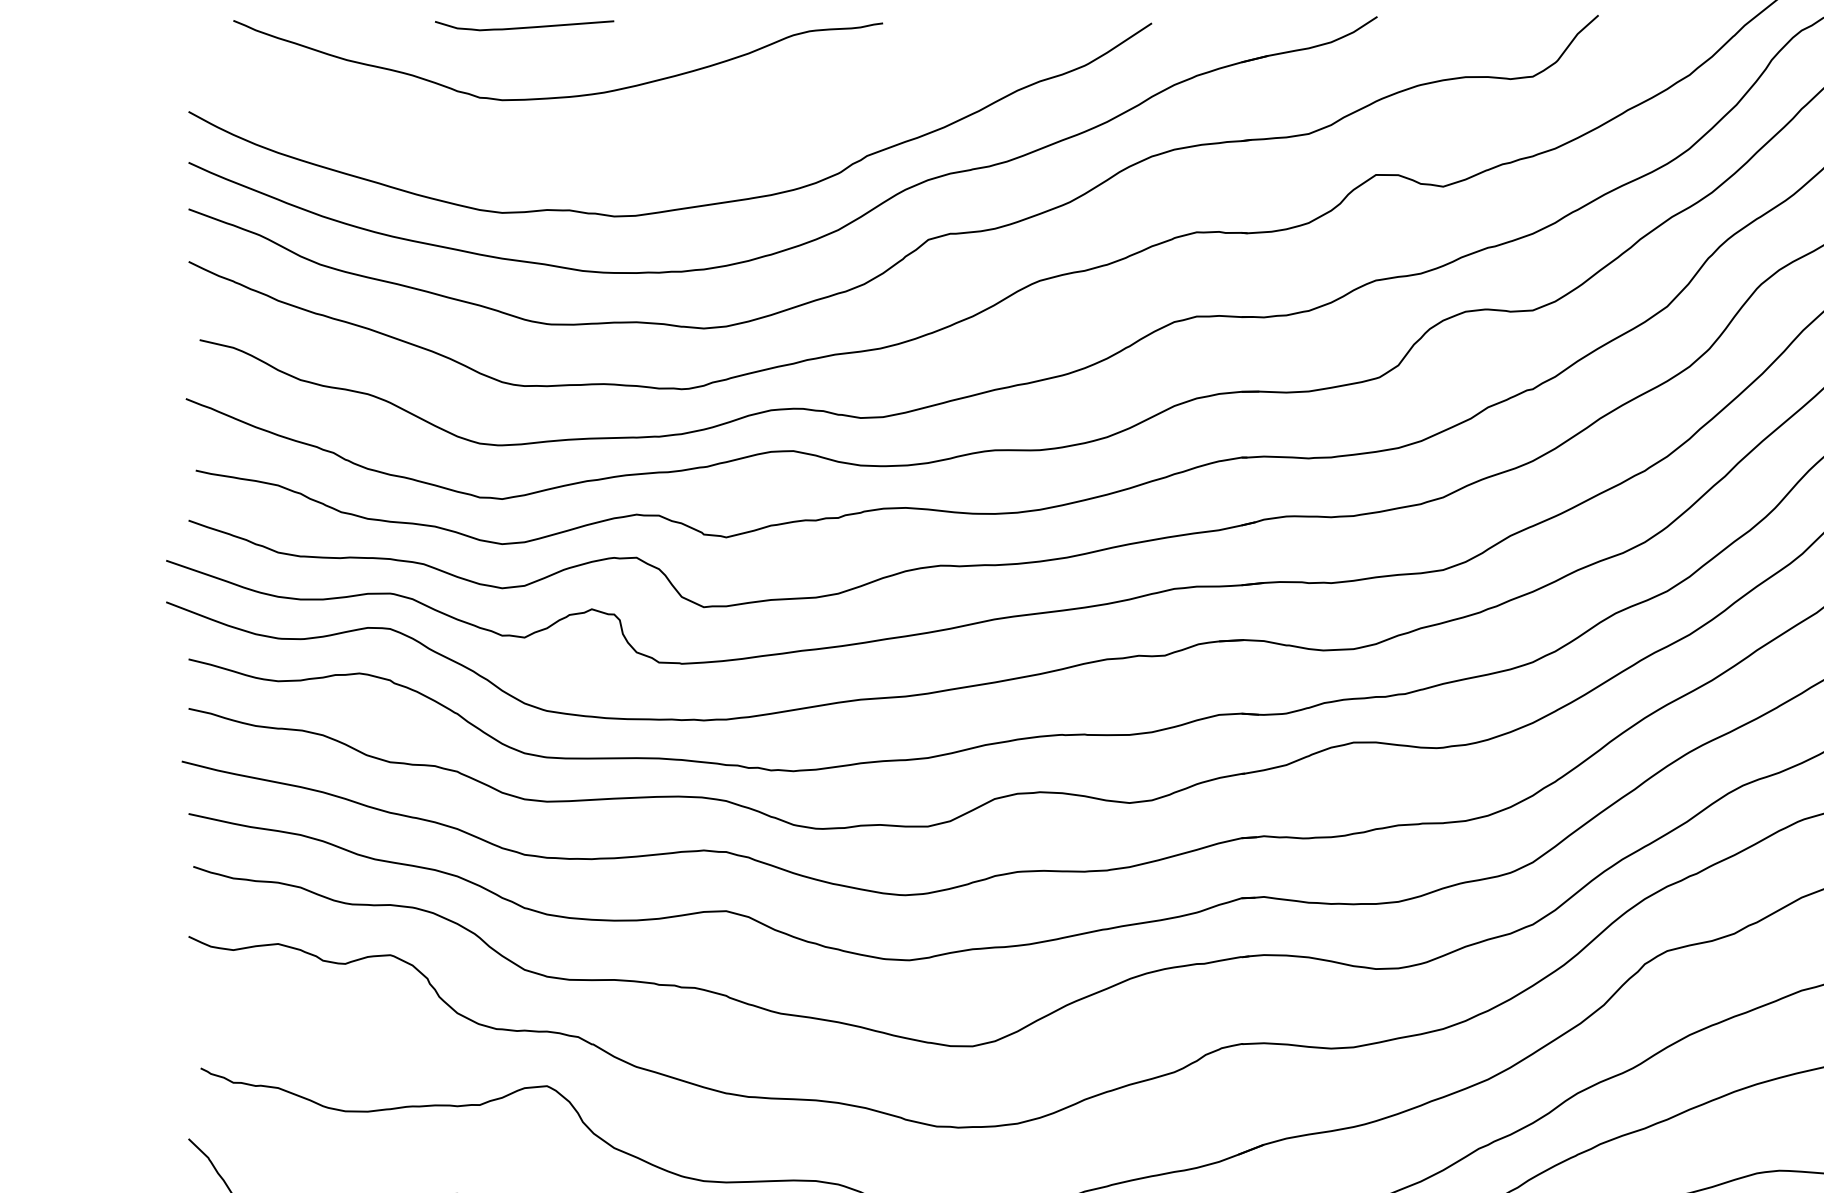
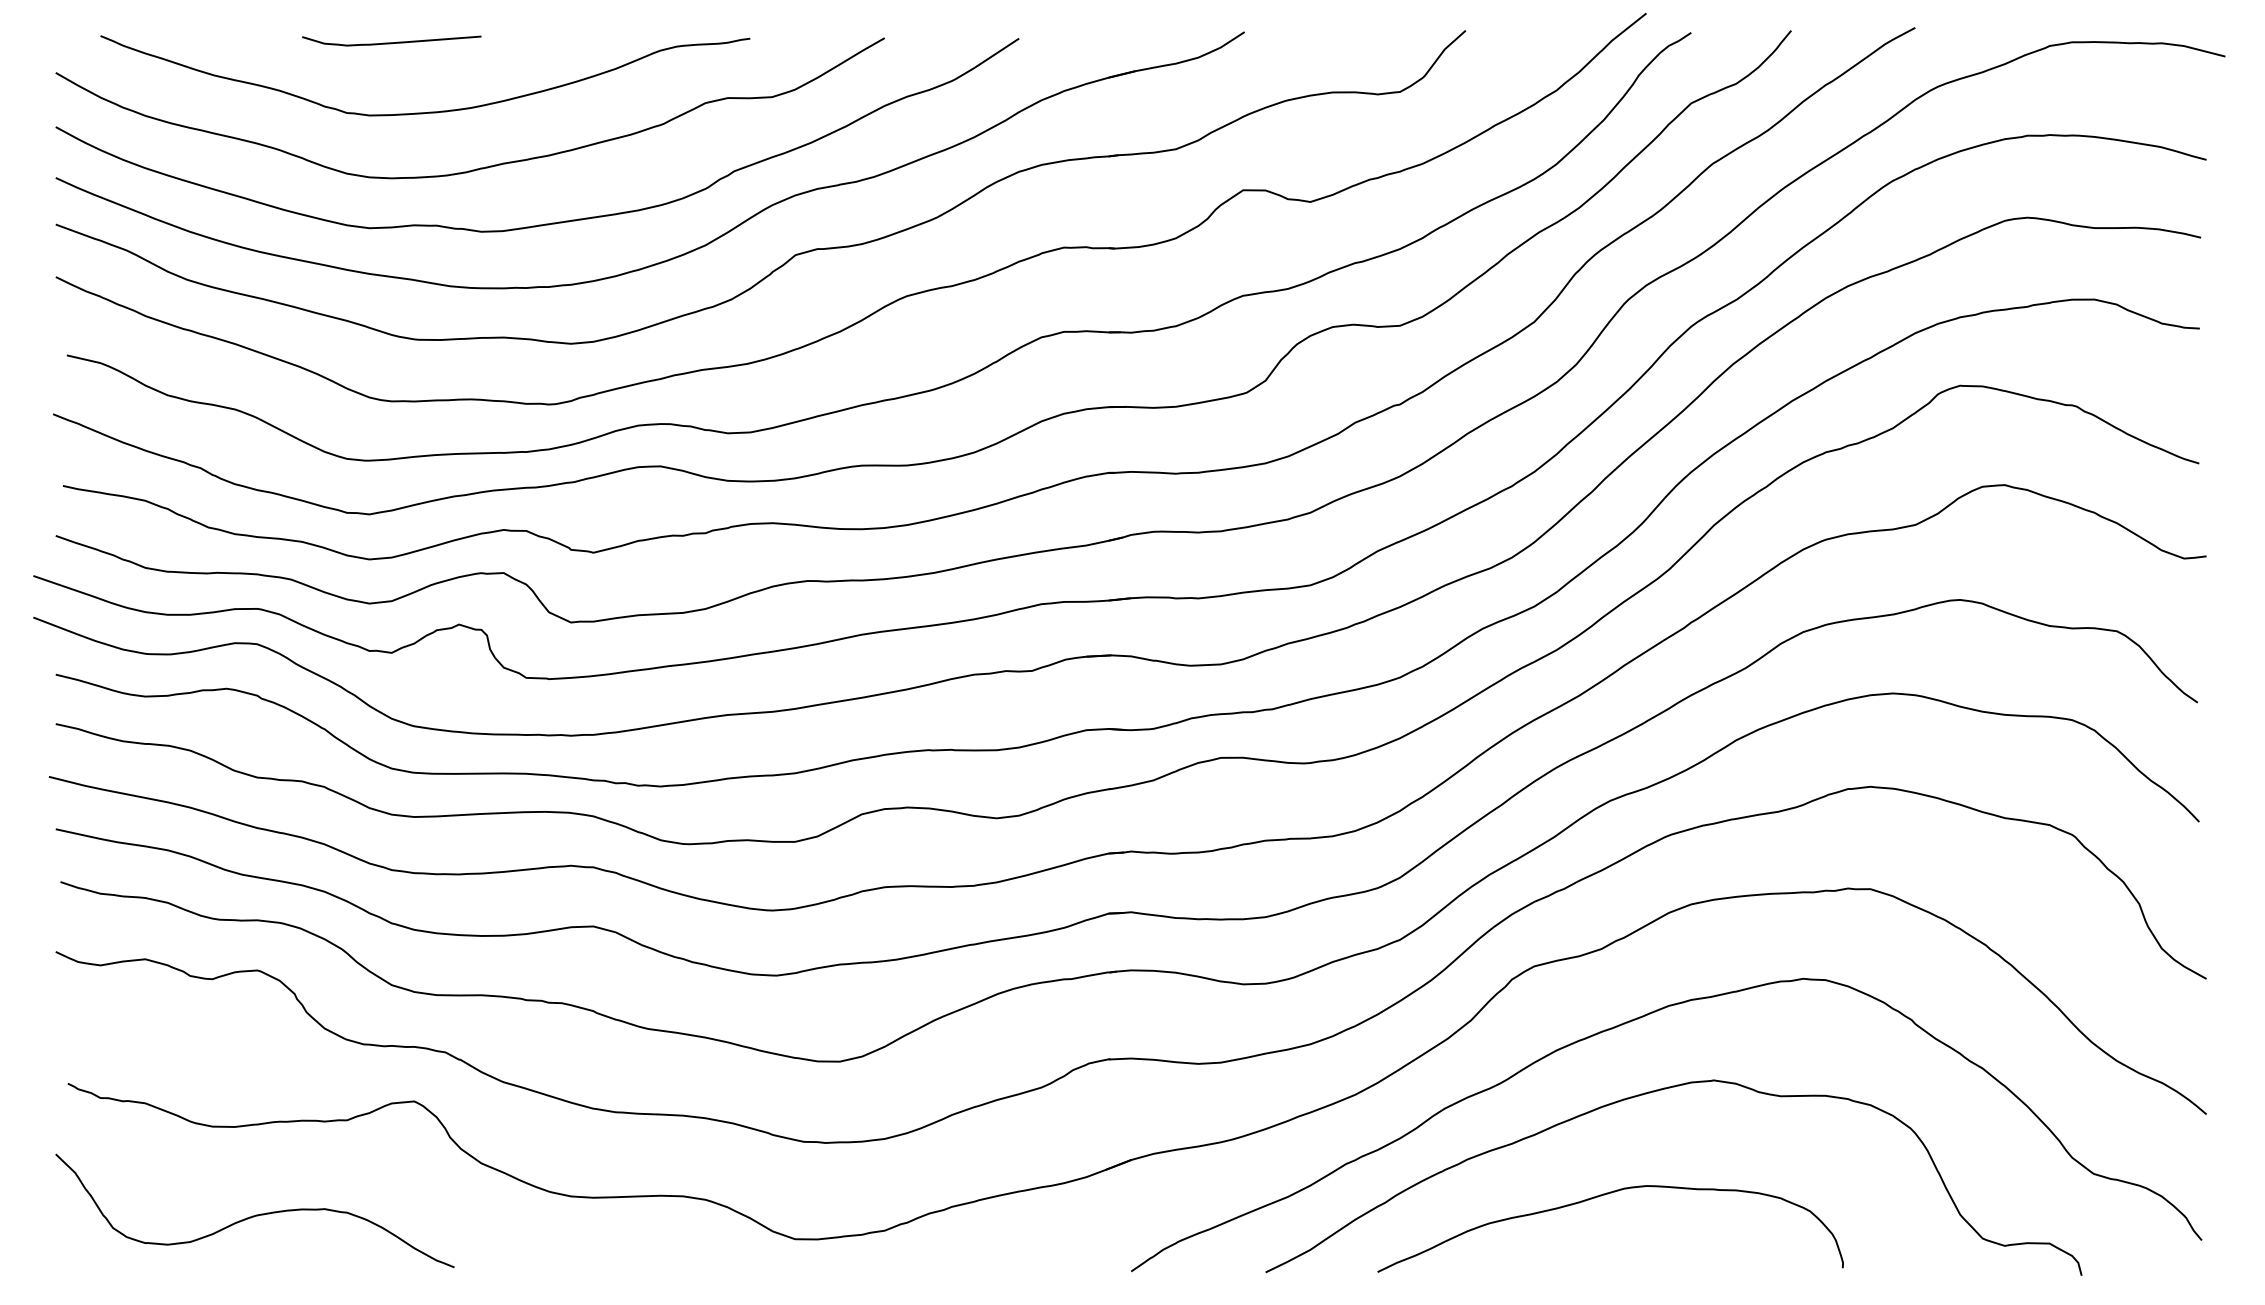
curve: (613, 152) -> (480, 167), added

